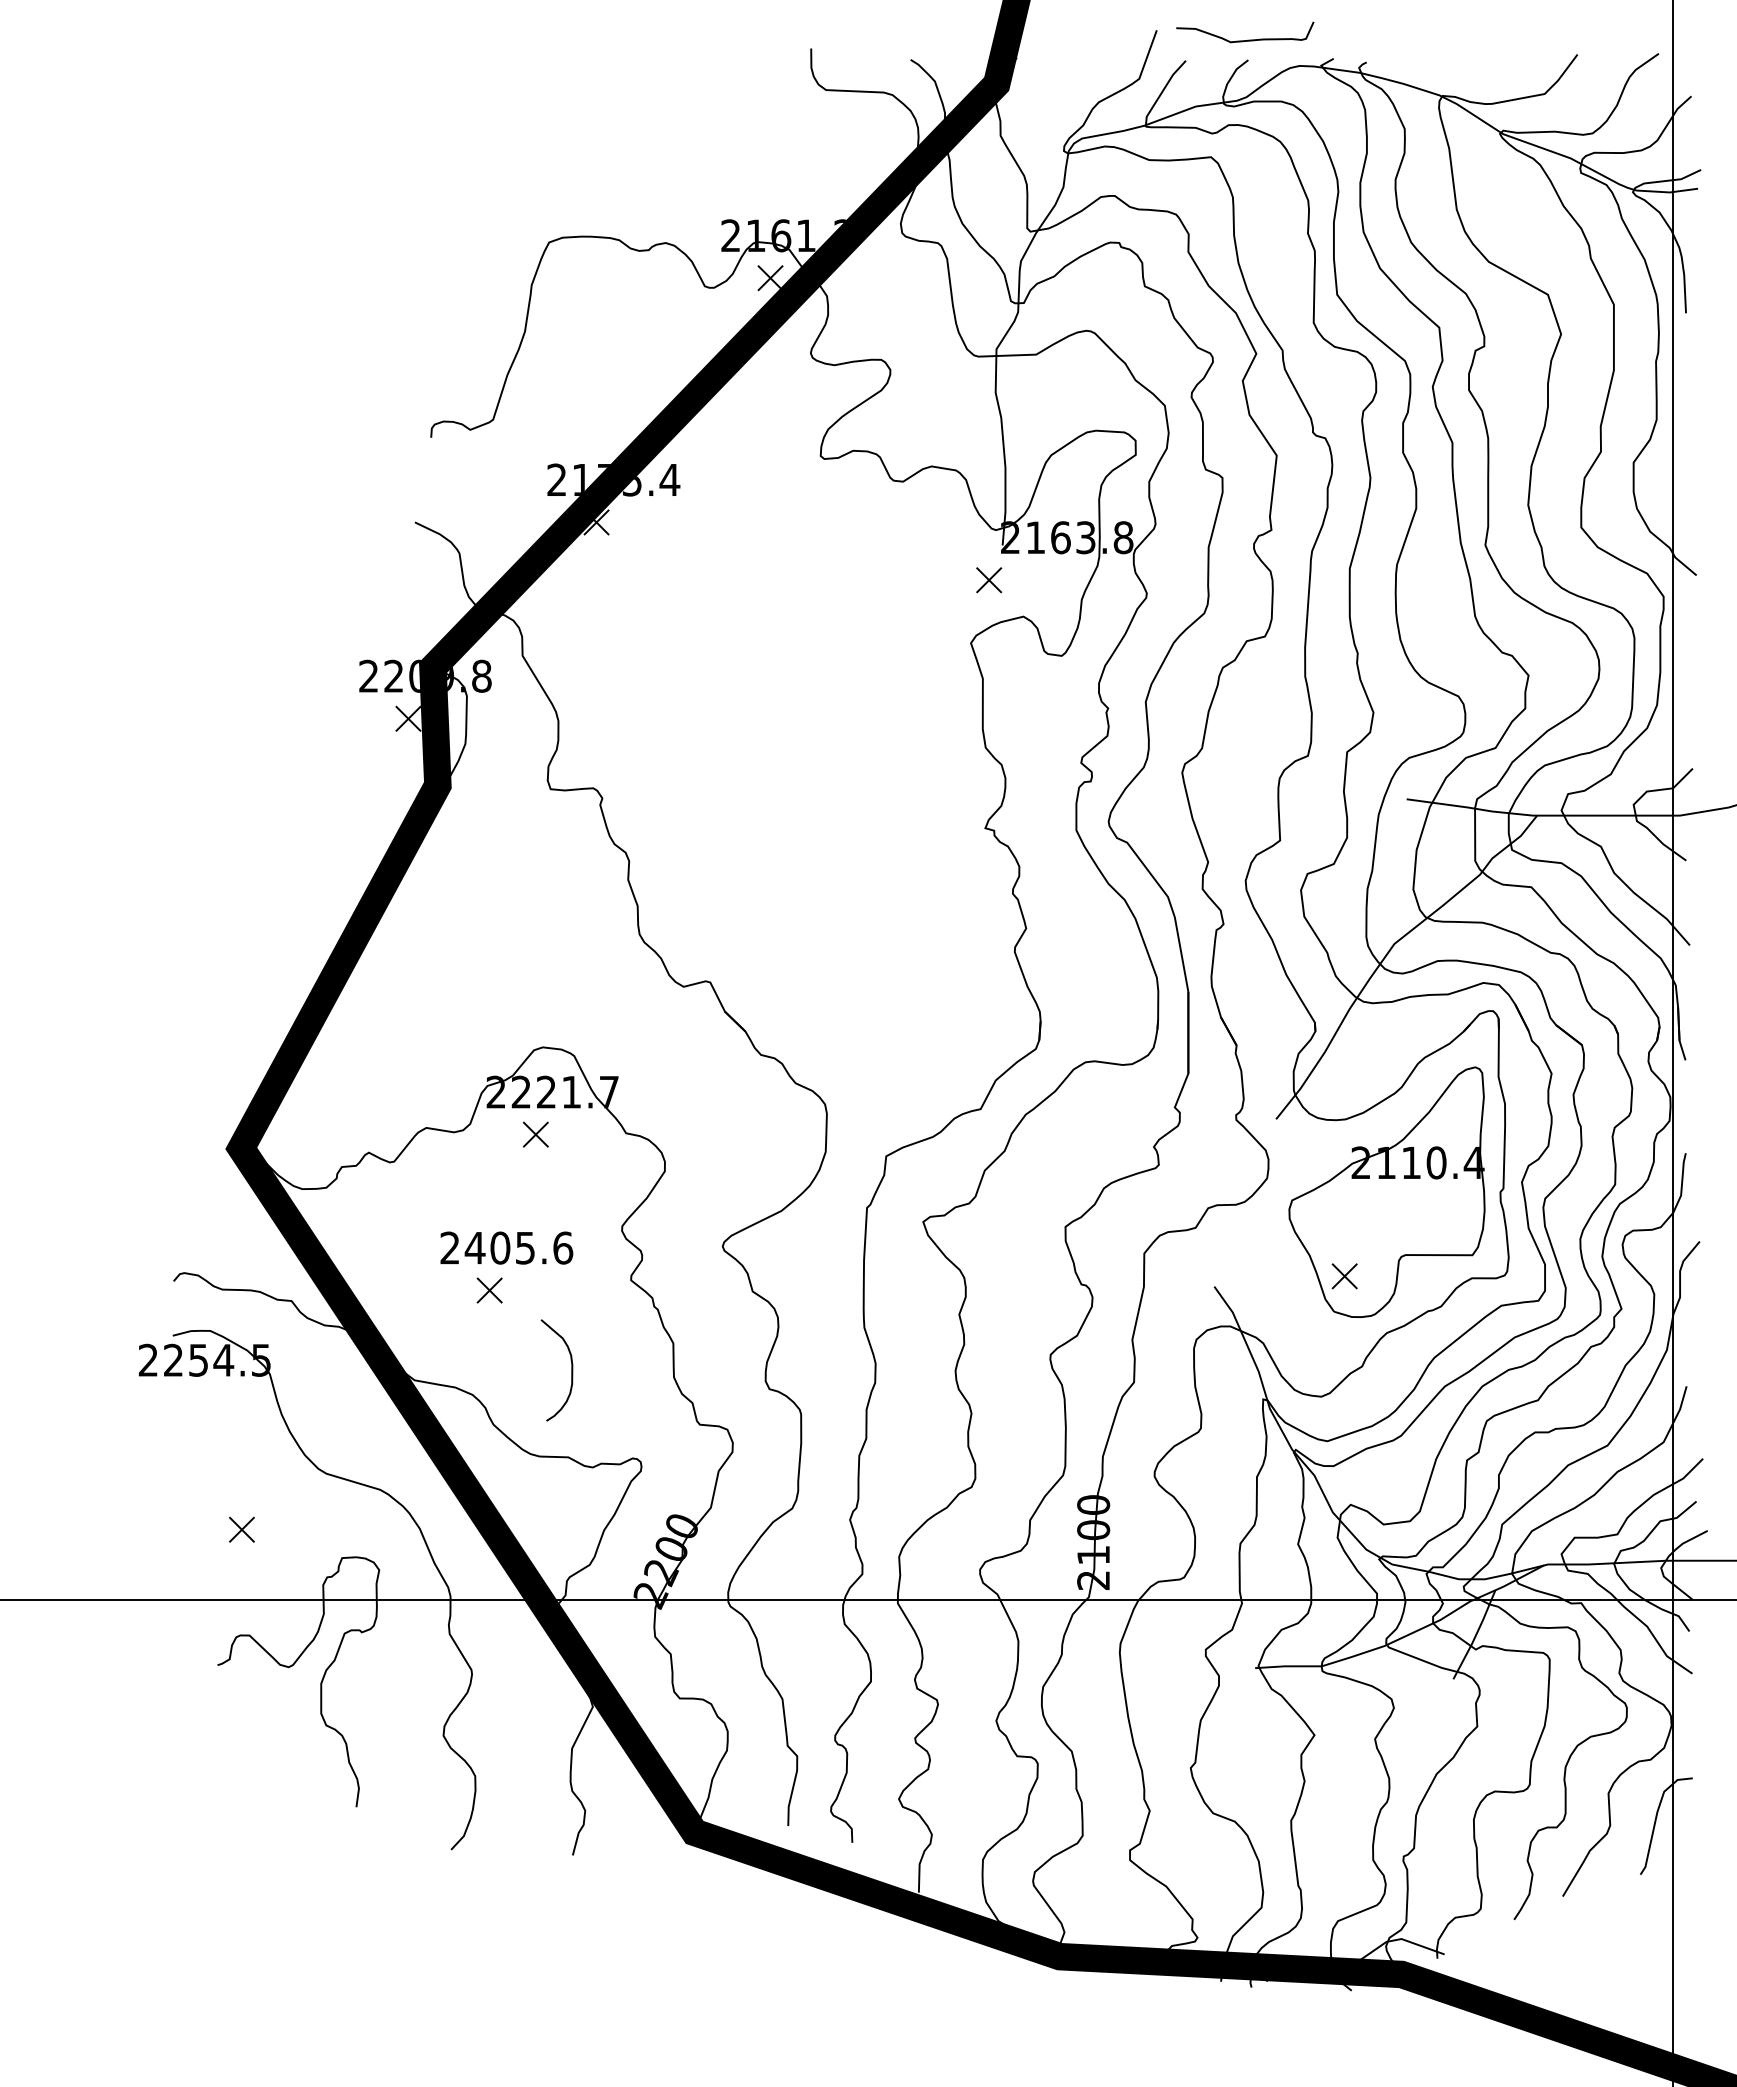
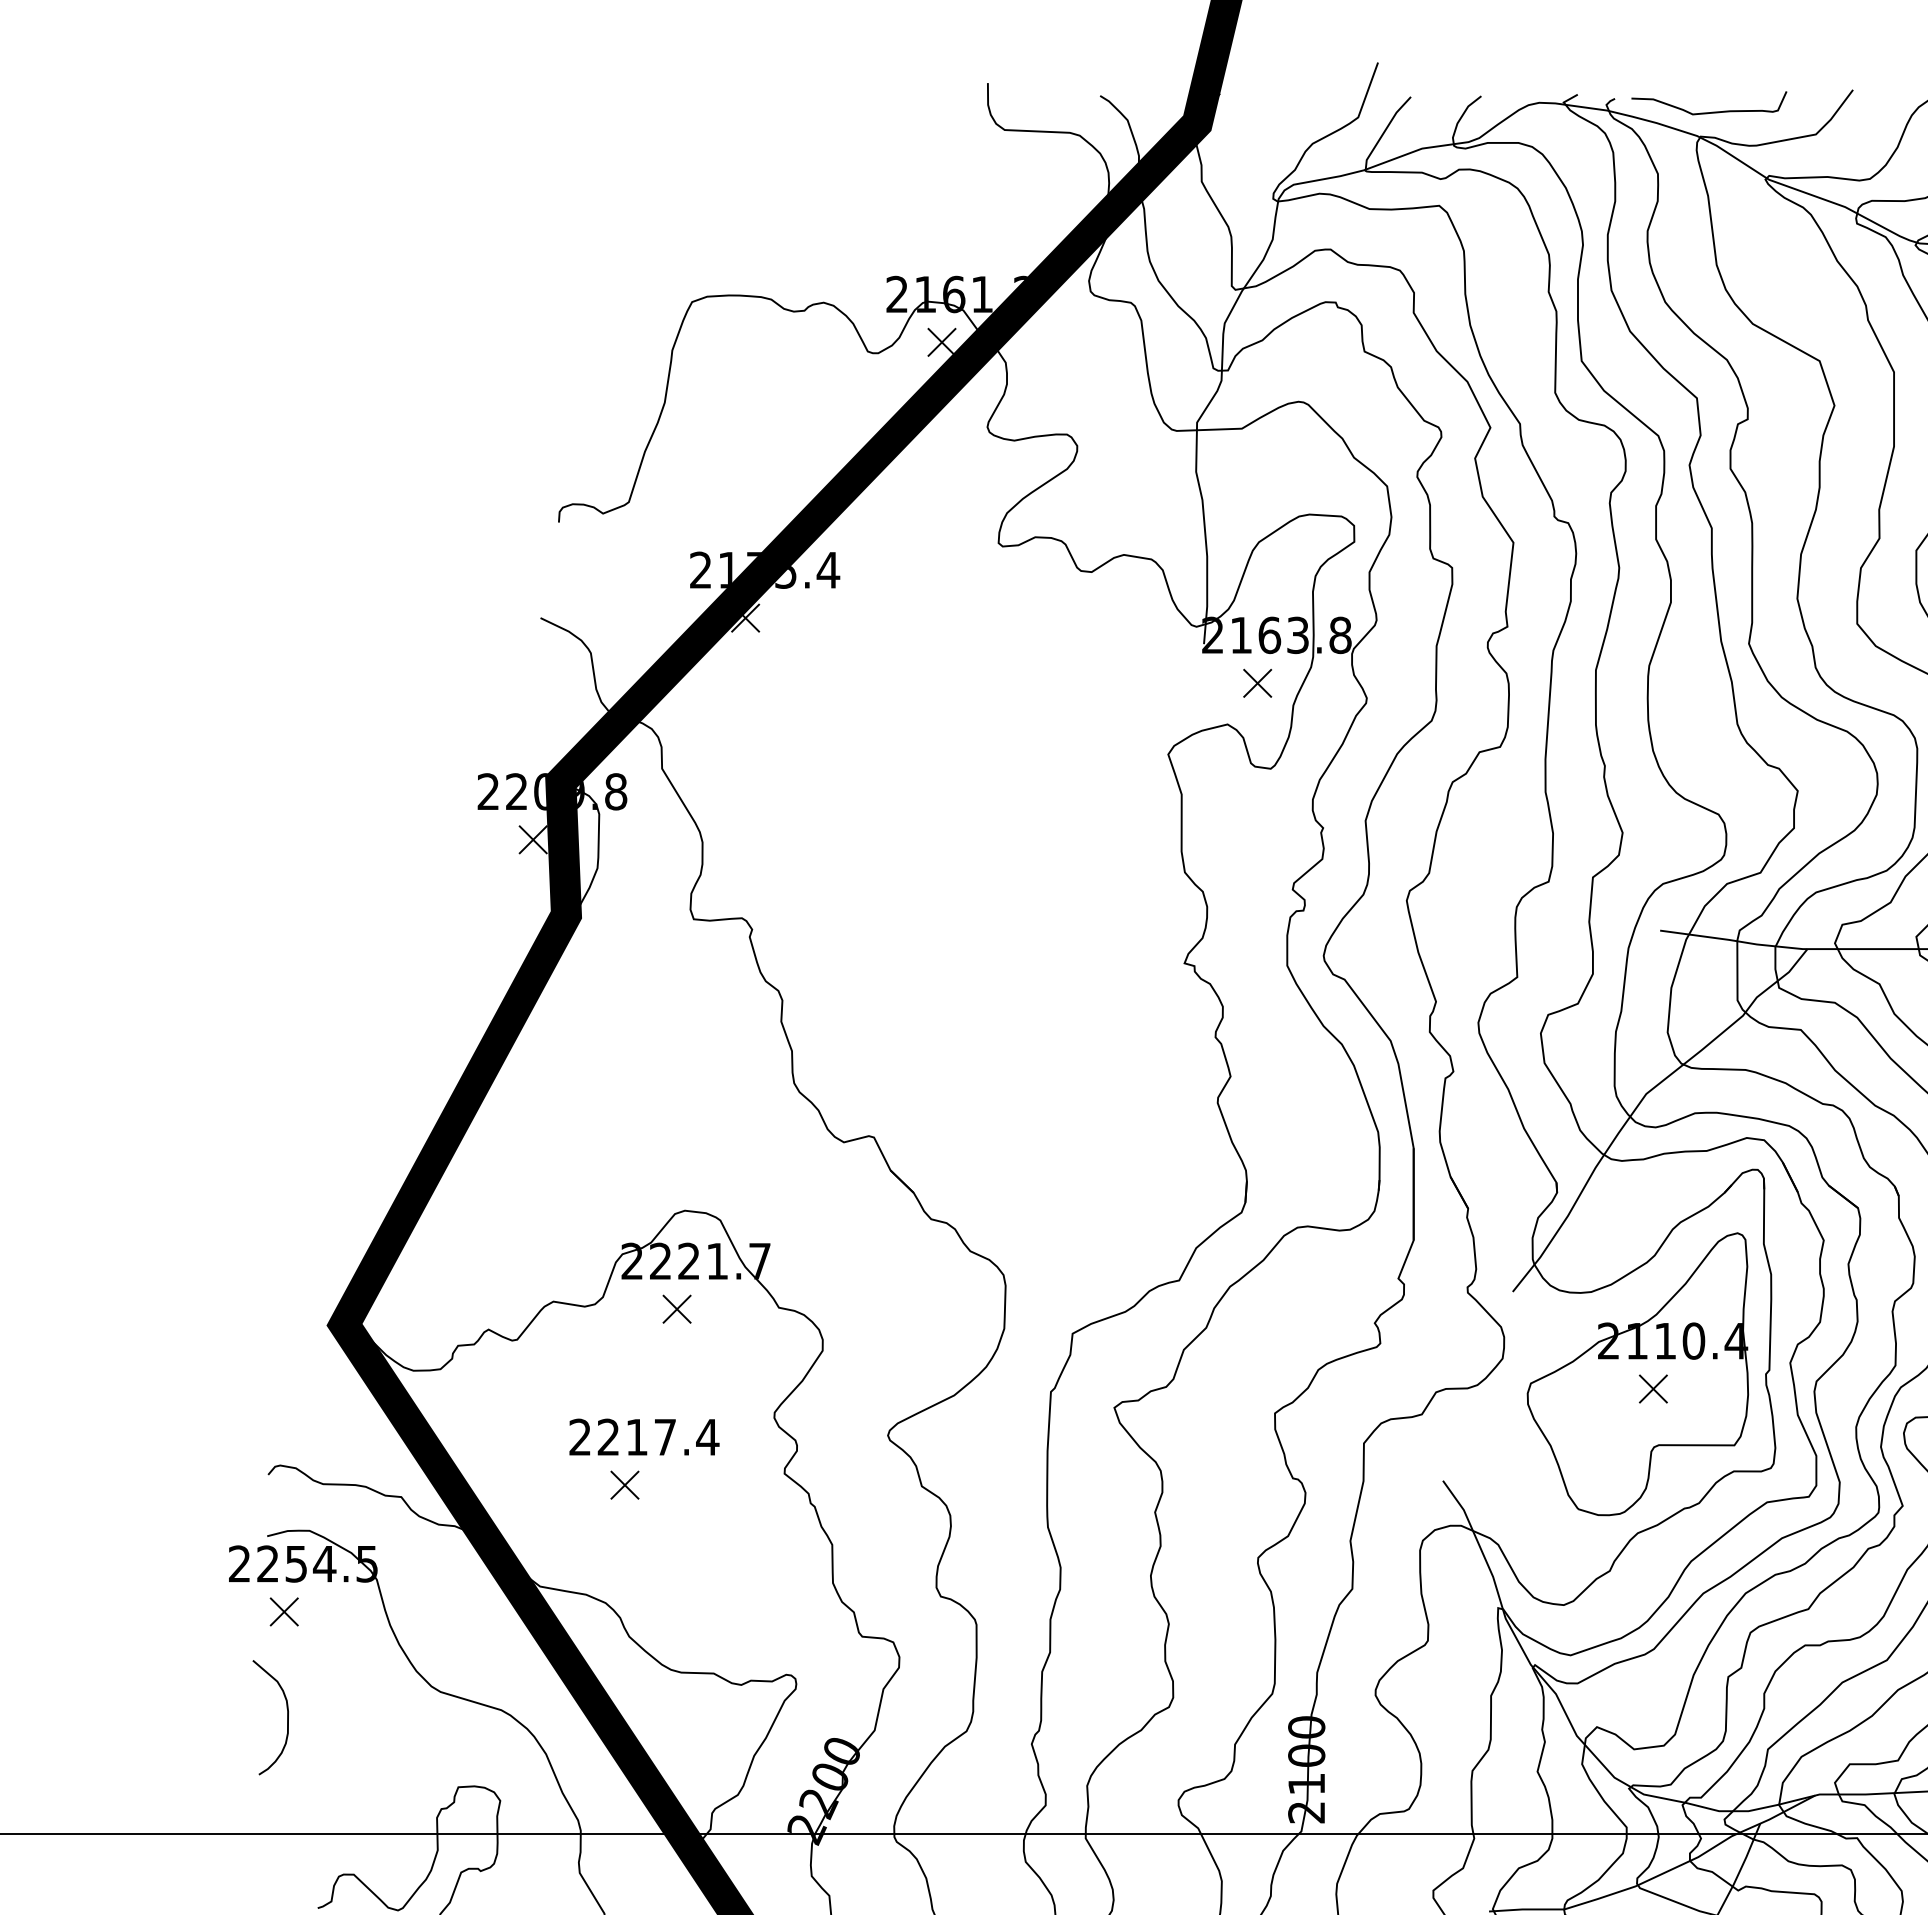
curve: (1247, 39) -> (1711, 111), moved
part: (989, 580) -> (1258, 683), moved
text: (518, 1247) -> (657, 1436), 2405.6 -> 2217.4
part: (1344, 1276) -> (1653, 1389), moved
curve: (571, 1370) -> (287, 1717), moved
part: (241, 1529) -> (283, 1611), moved

